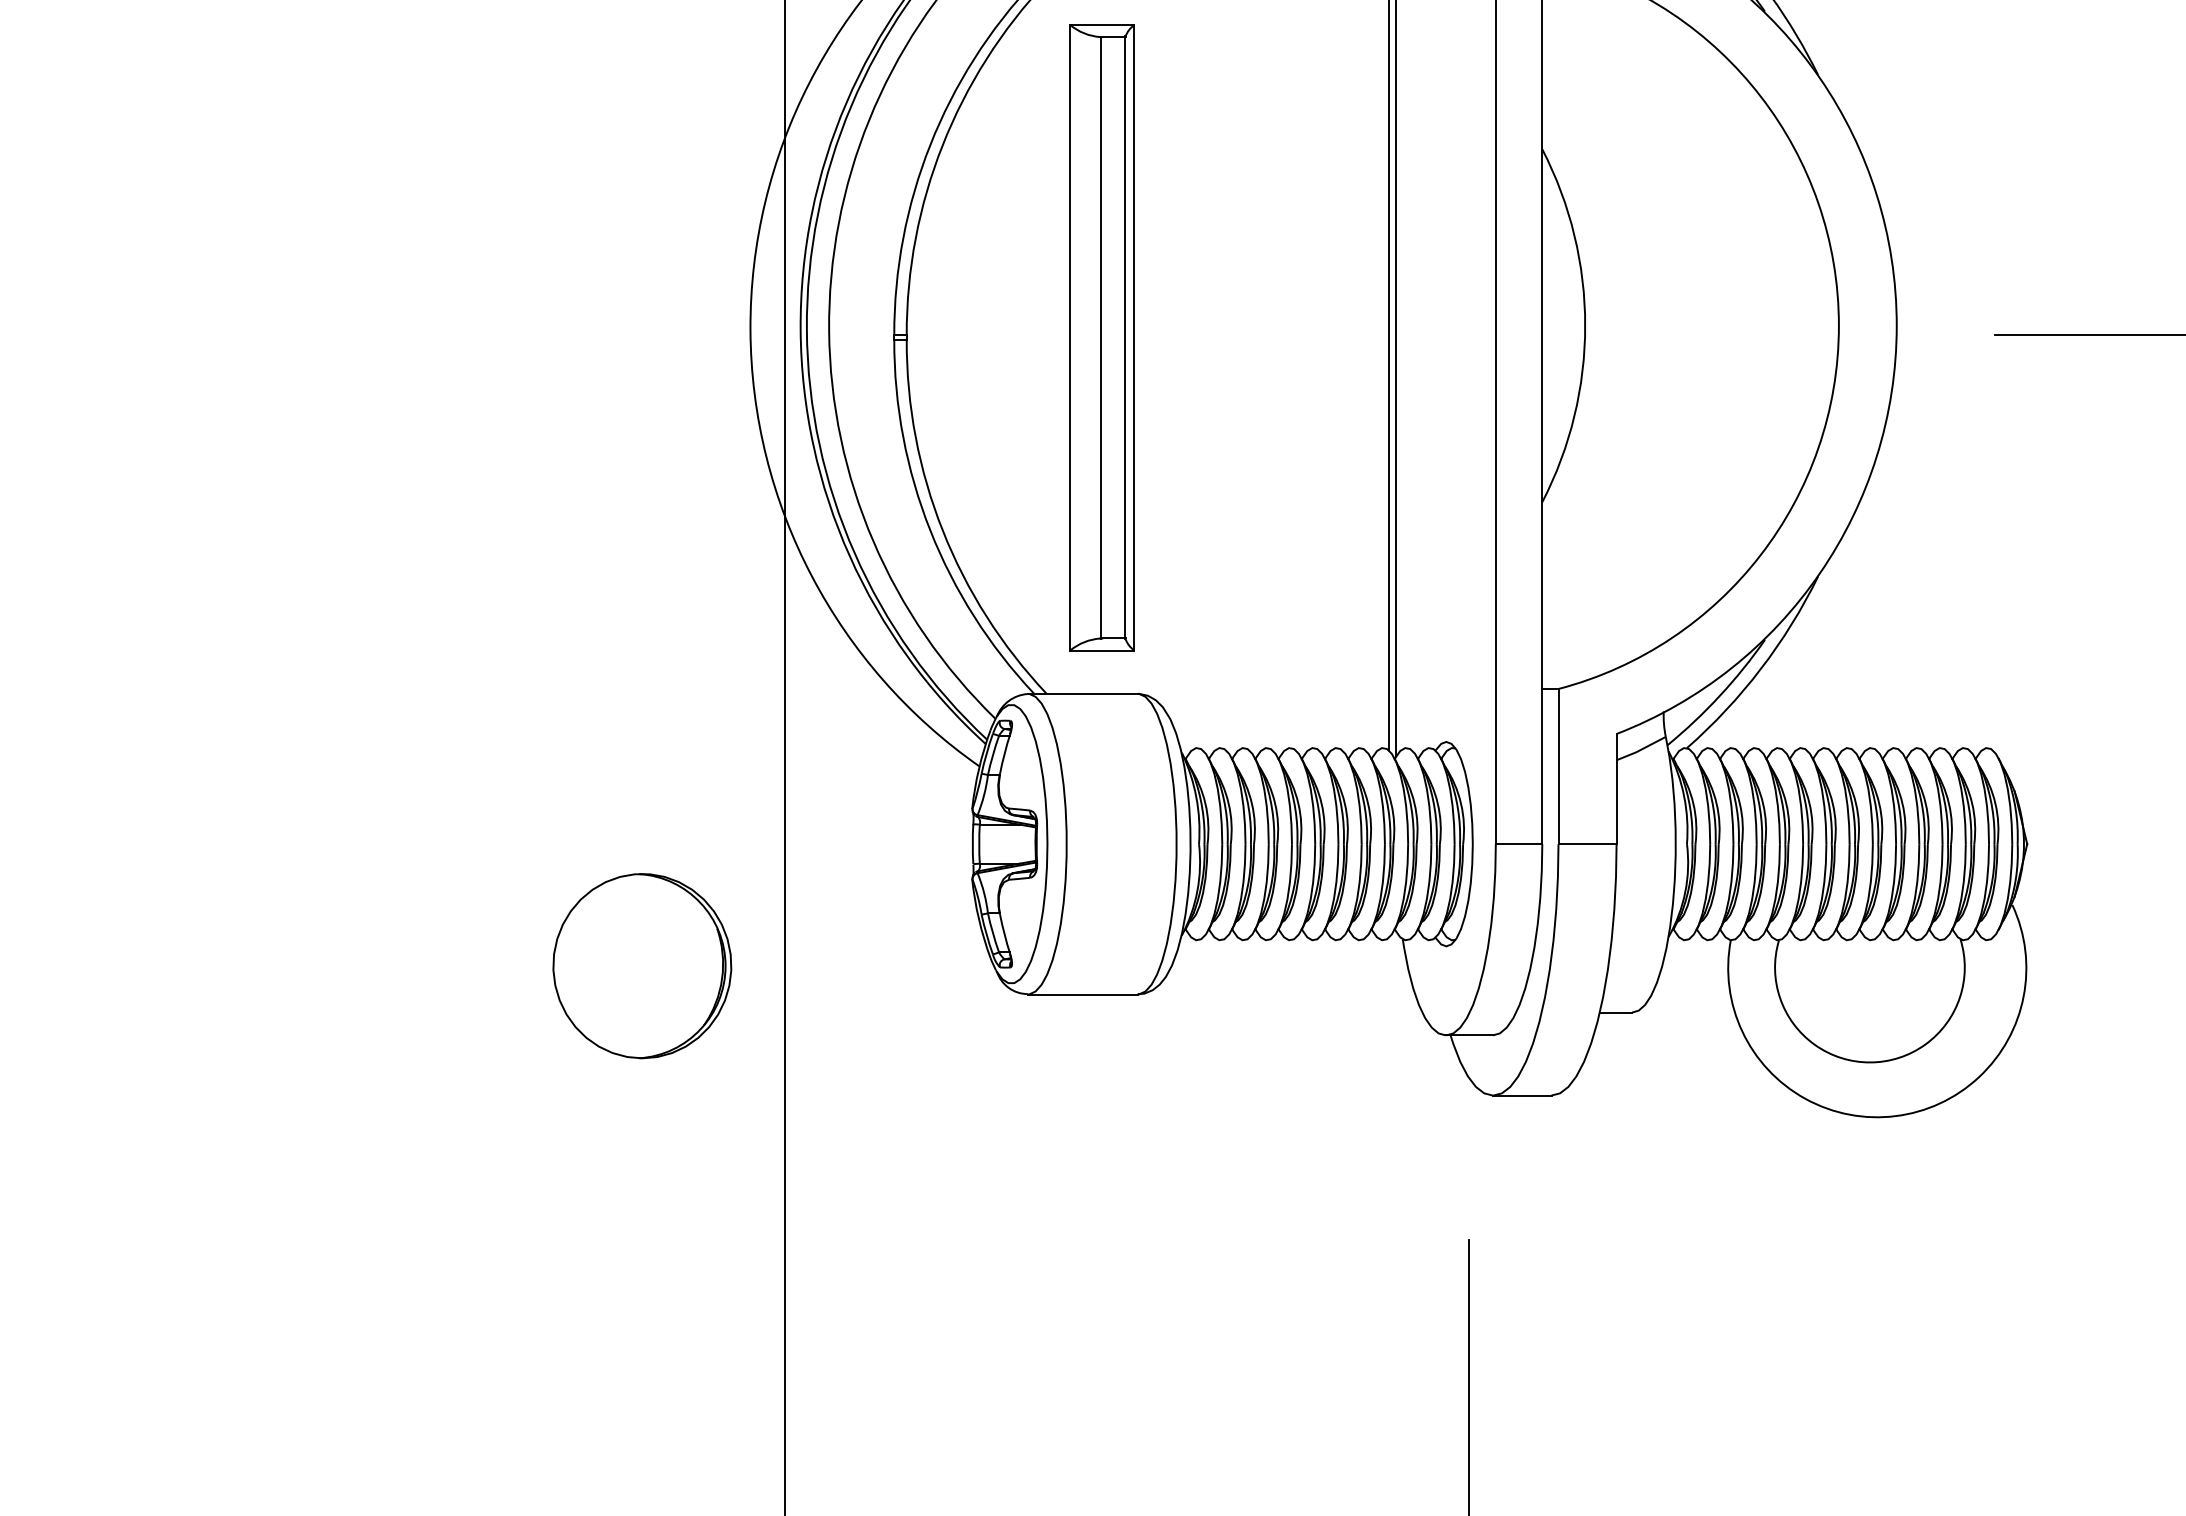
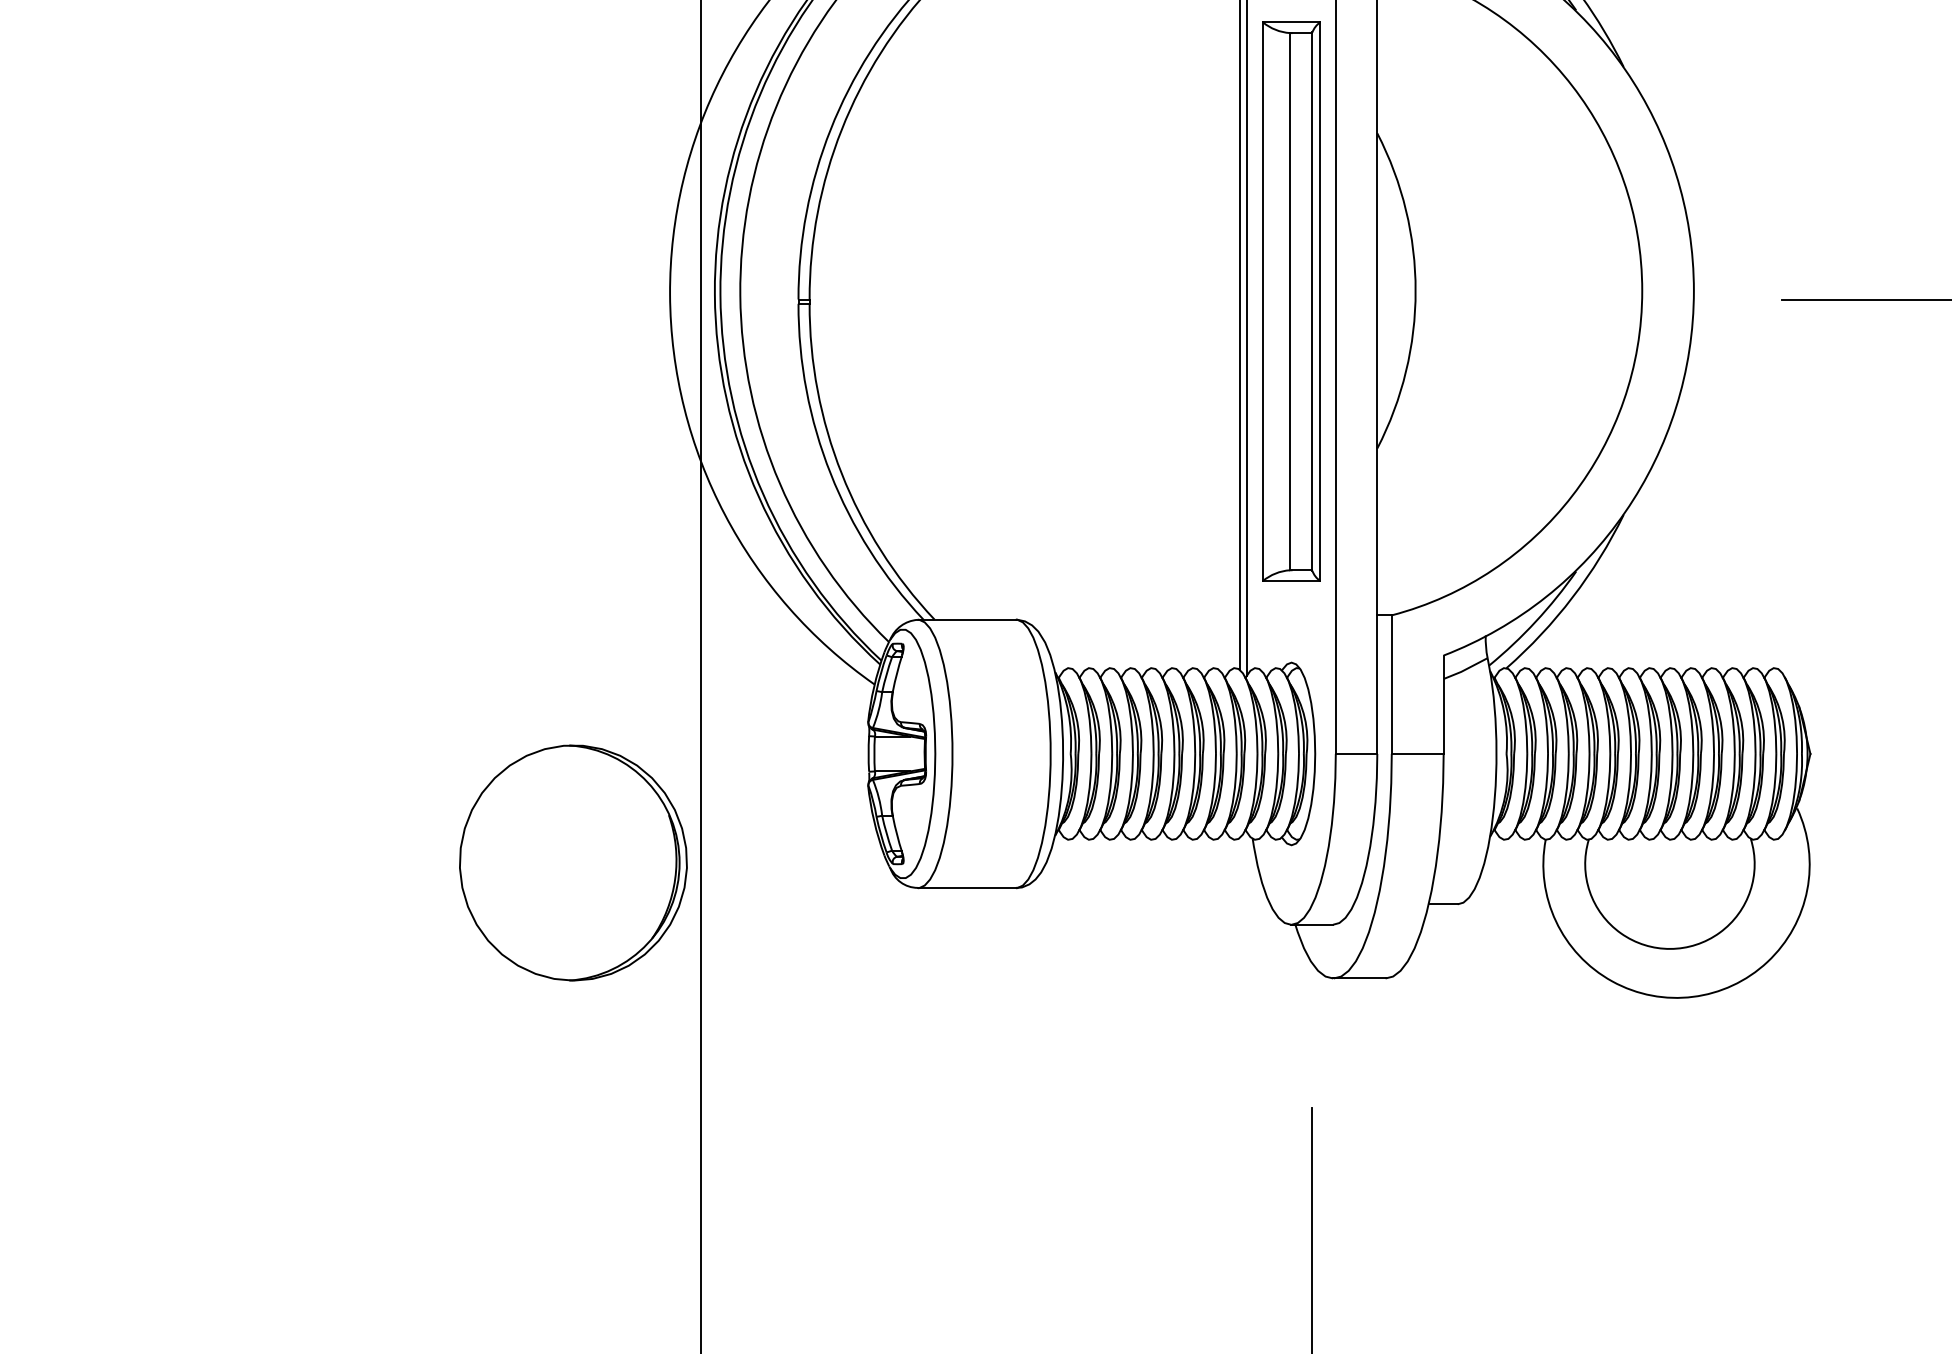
part: (1101, 337) -> (1290, 301), moved
part: (642, 965) -> (573, 862), size x1.43

